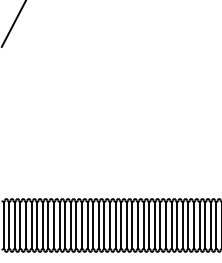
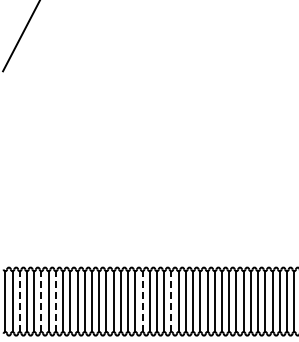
line: (14, 225) -> (19, 301), solid -> dashed
line: (31, 225) -> (41, 301), solid -> dashed
line: (42, 225) -> (55, 301), solid -> dashed
line: (109, 225) -> (142, 301), solid -> dashed
line: (132, 225) -> (171, 301), solid -> dashed

